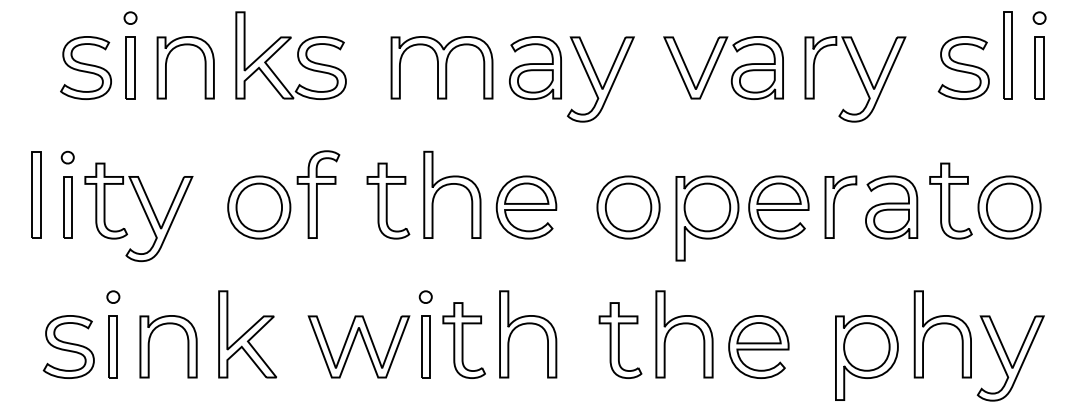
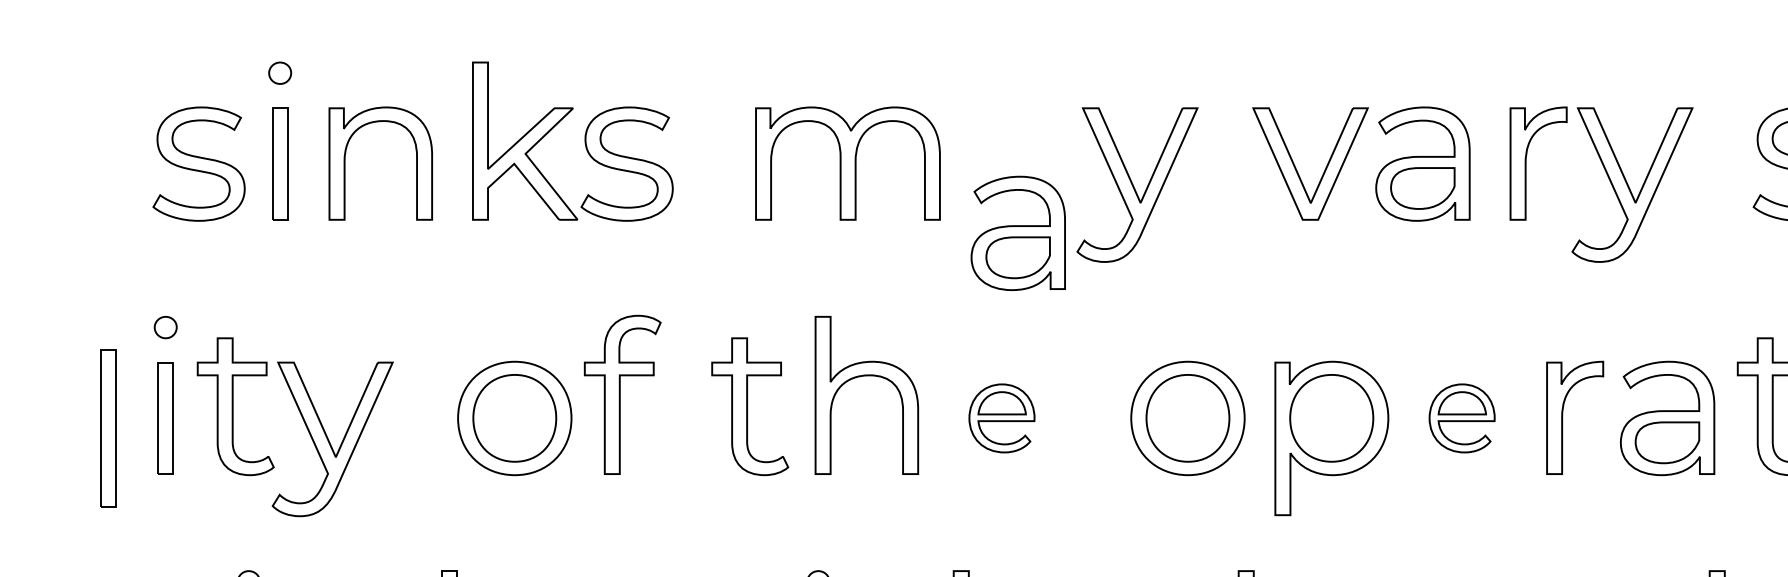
part: (535, 67) -> (1018, 232), moved
part: (36, 194) -> (108, 427), moved
part: (526, 207) -> (1001, 418), size x0.6
part: (778, 207) -> (1461, 418), size x0.6

